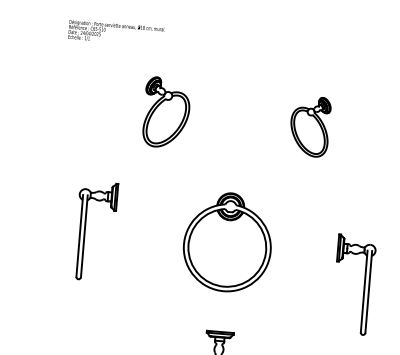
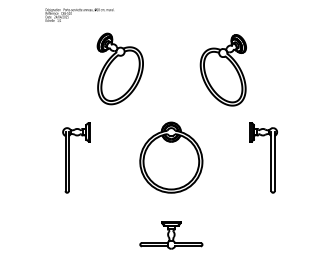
part: (165, 112) -> (119, 68), size x1.43
part: (309, 126) -> (222, 70), size x1.67
part: (363, 285) -> (270, 157), moved

